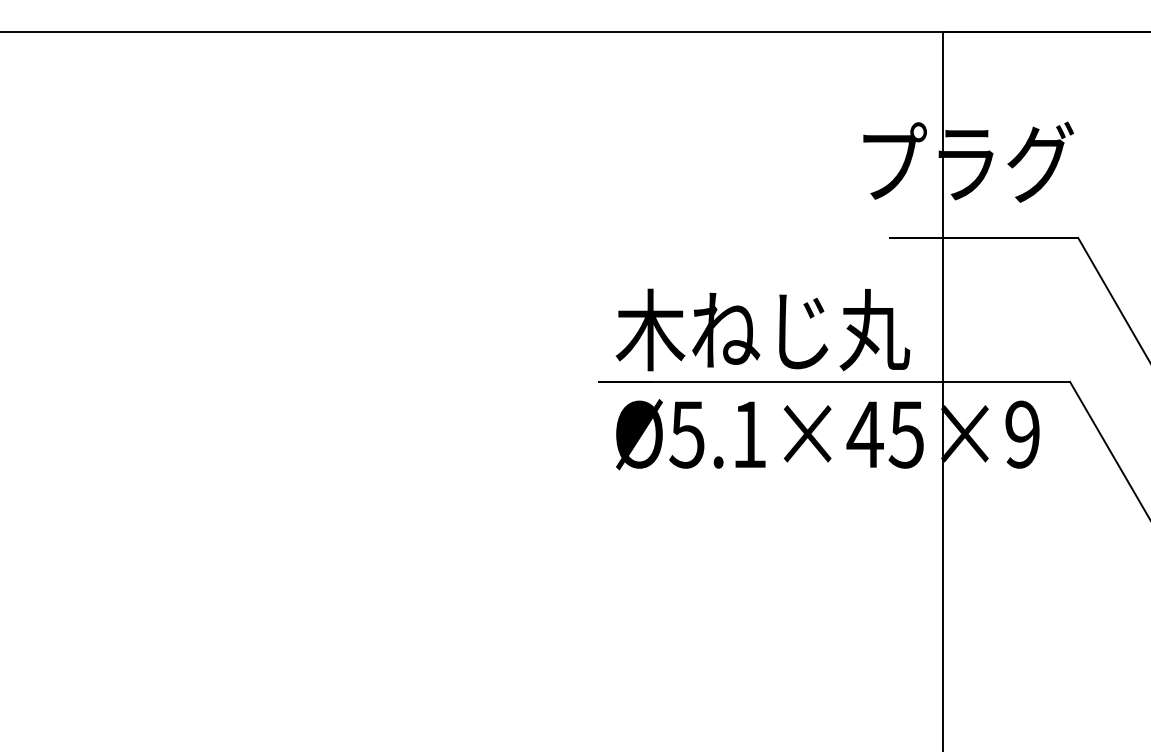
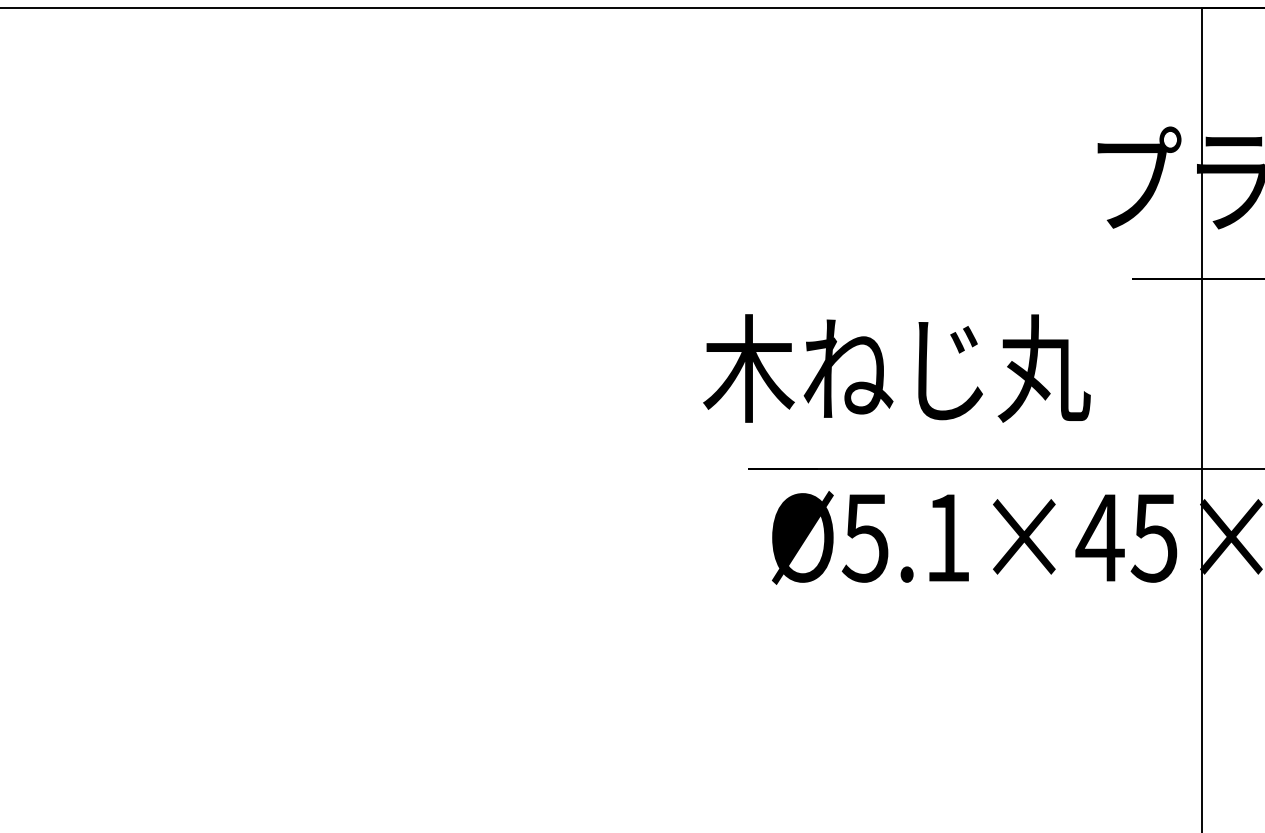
text: (762, 329) -> (896, 367), moved

